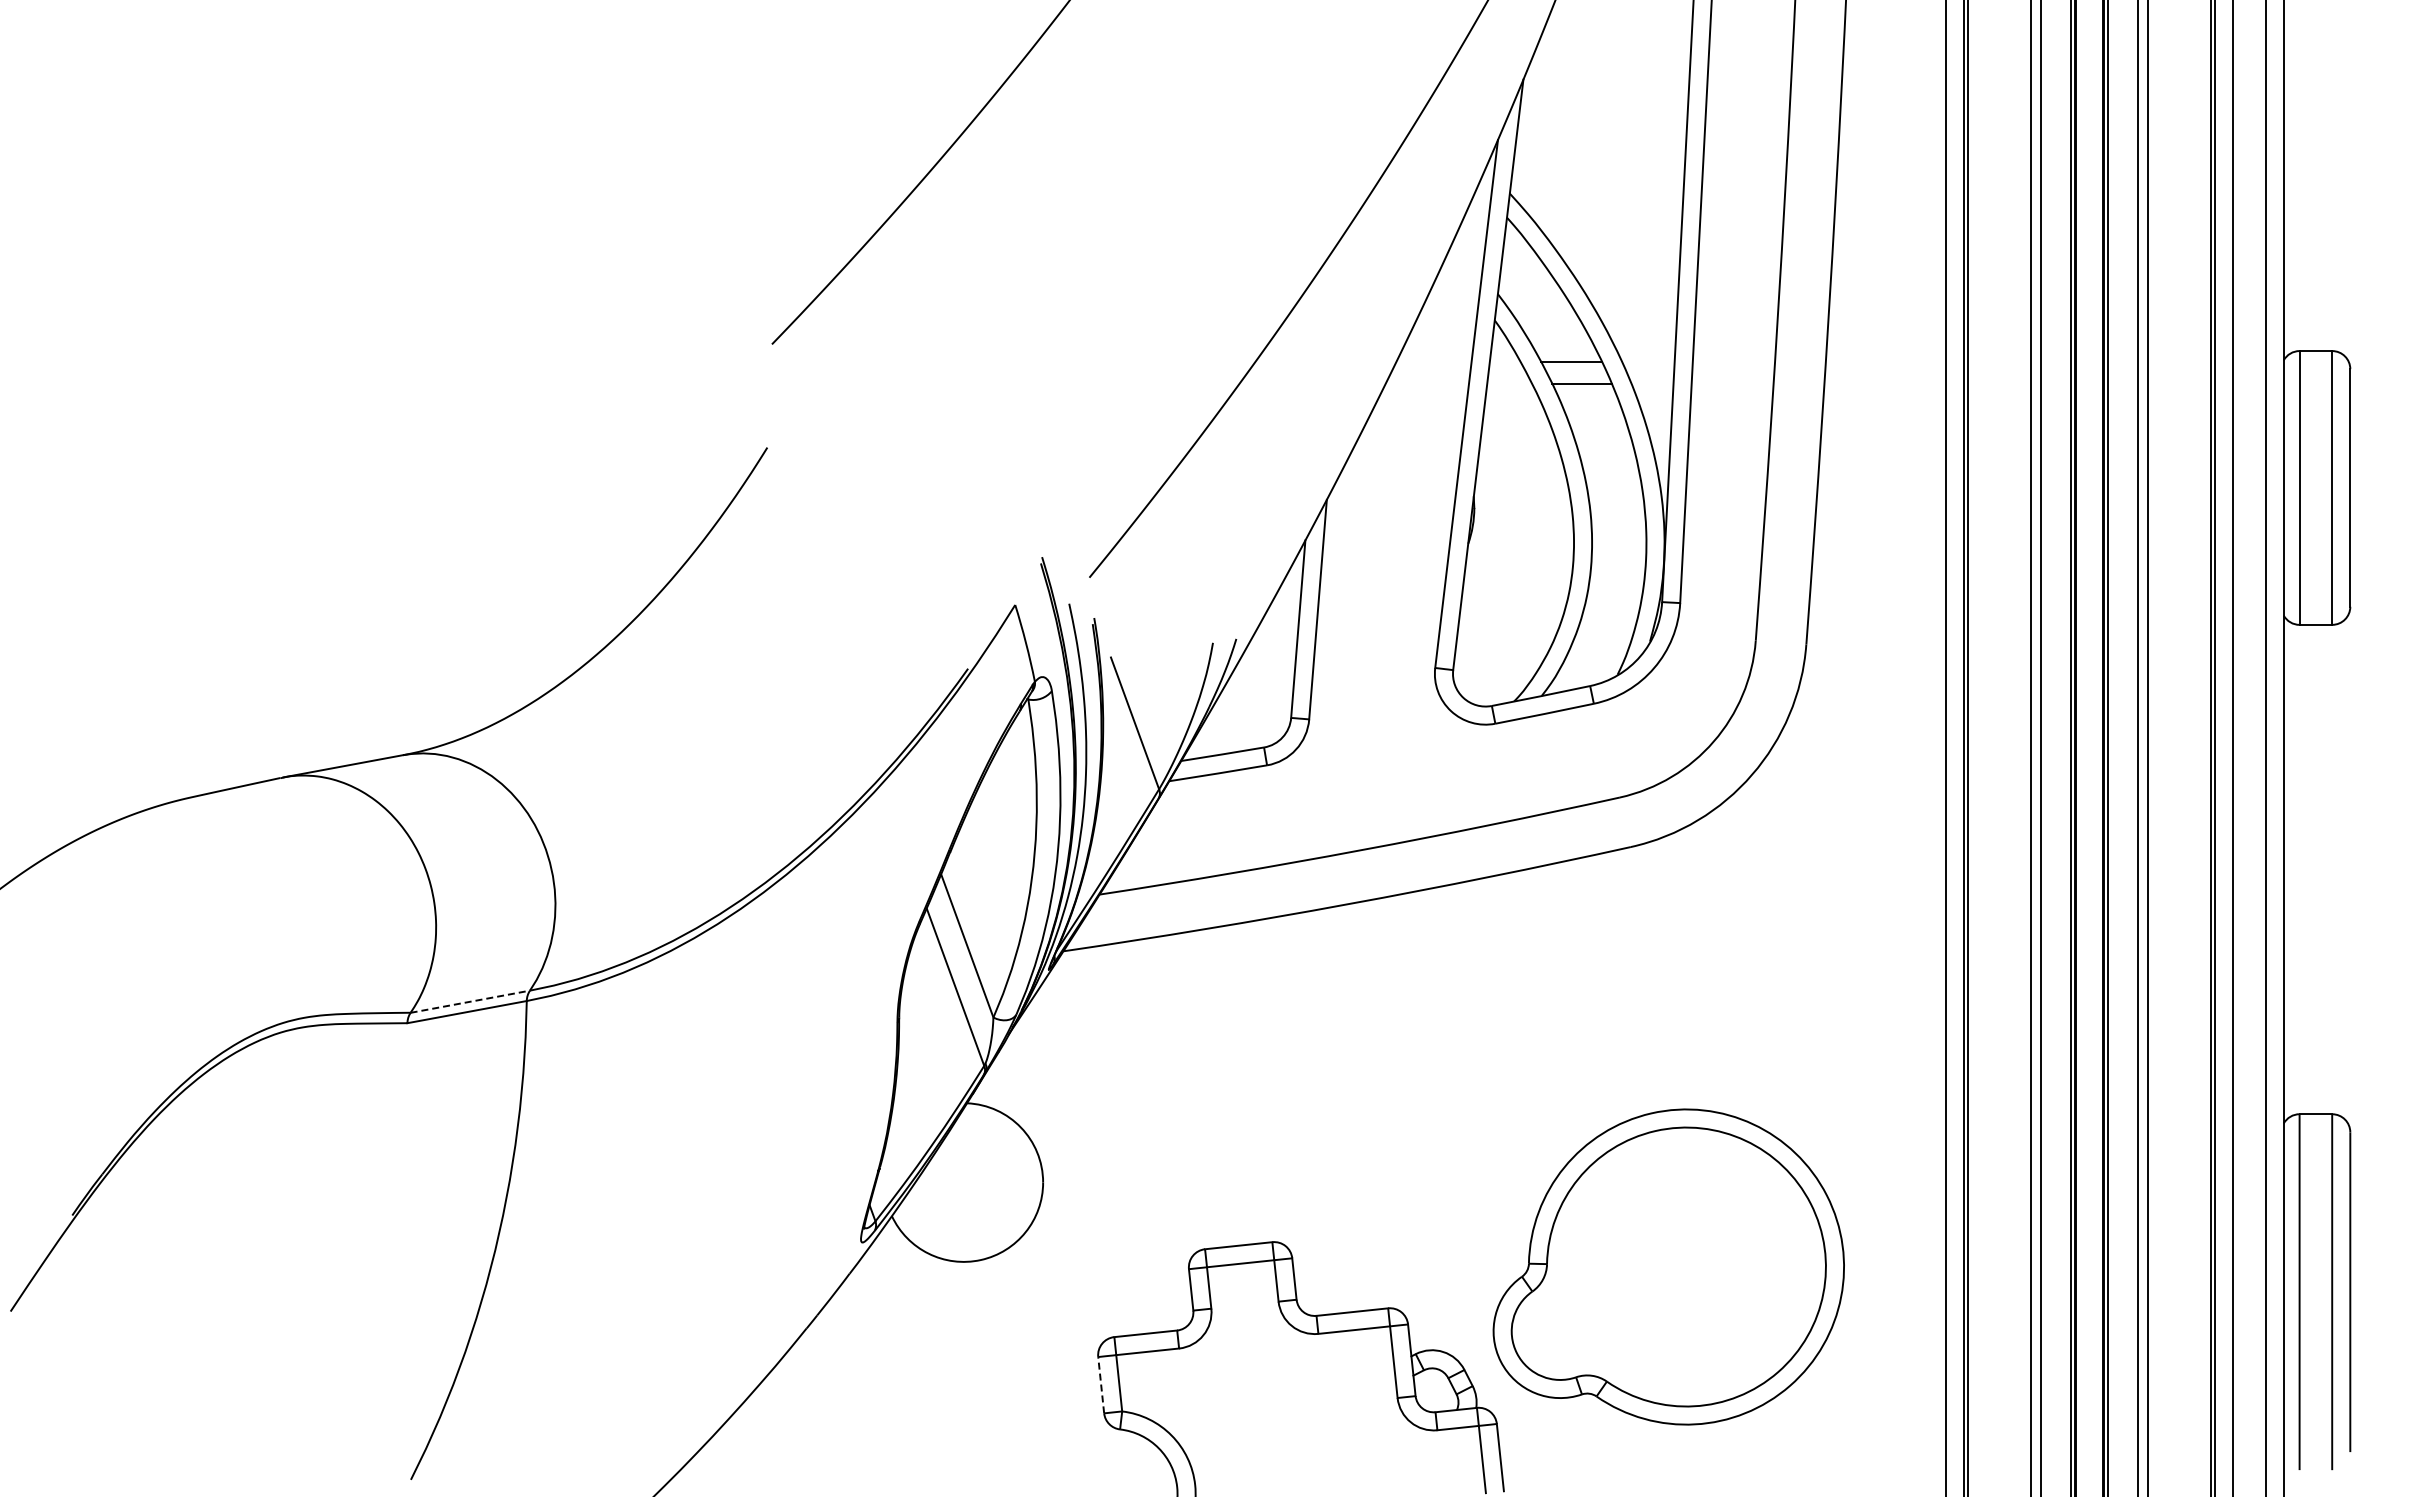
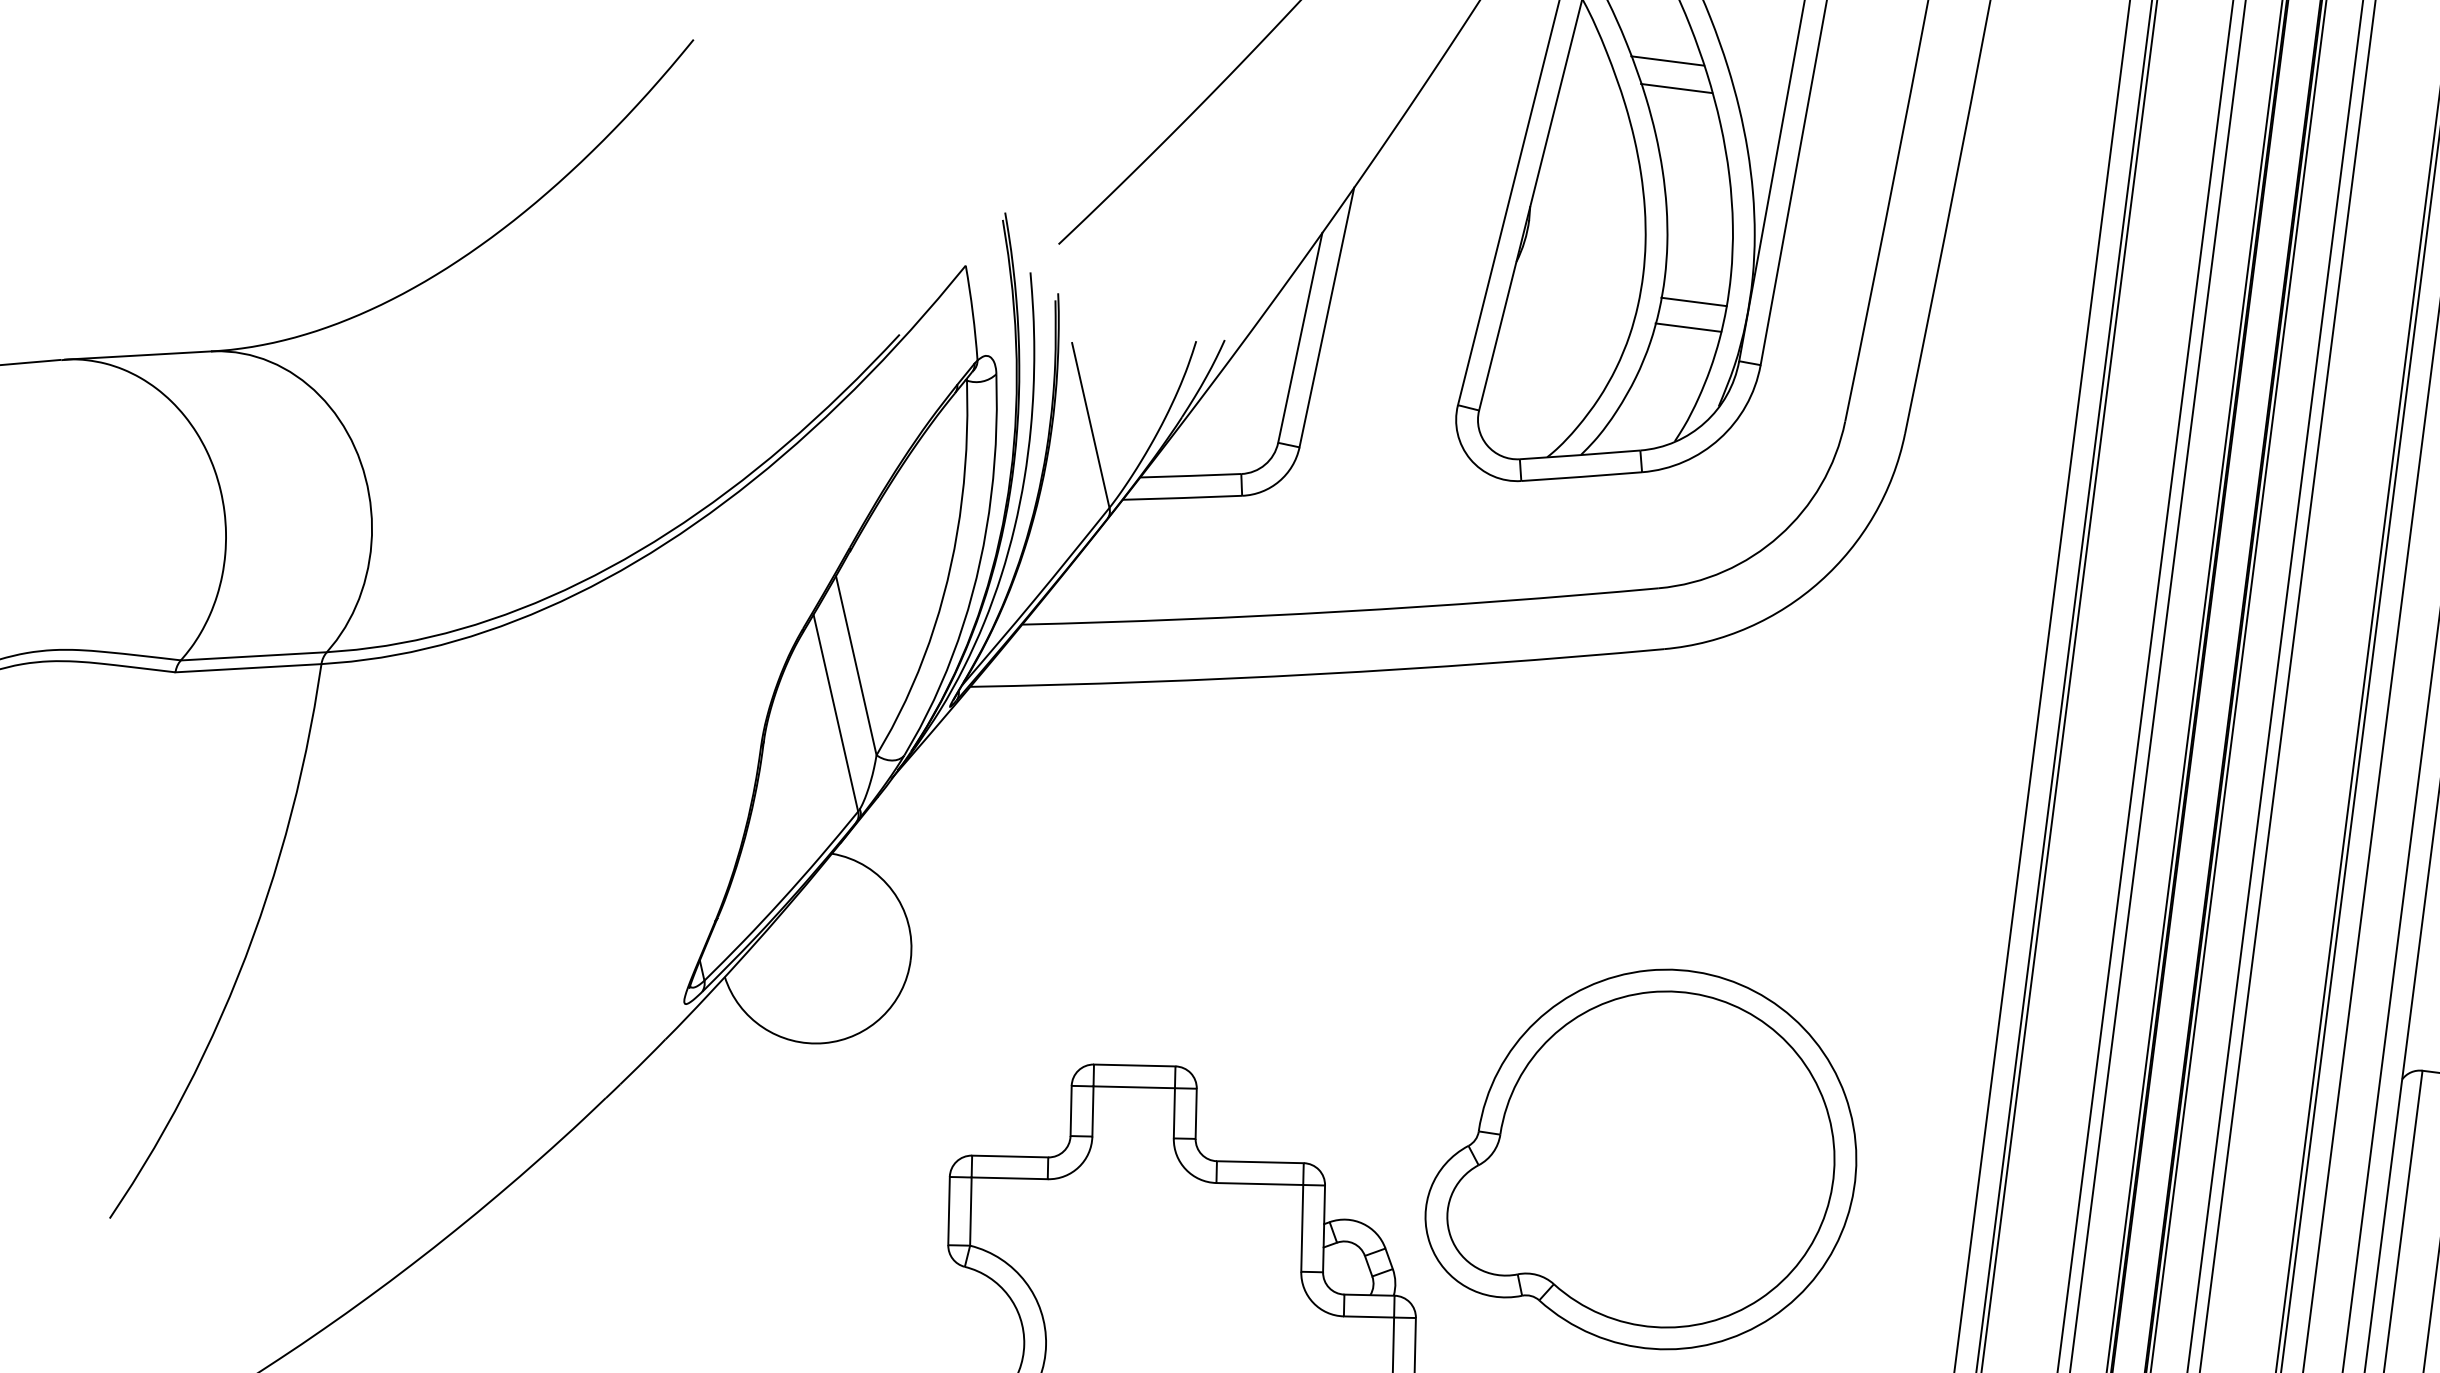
line: (1618, 558) -> (1693, 302), added
line: (1616, 579) -> (1688, 327), added
line: (470, 1001) -> (254, 656), dashed -> solid
line: (1101, 1384) -> (949, 1210), dashed -> solid

